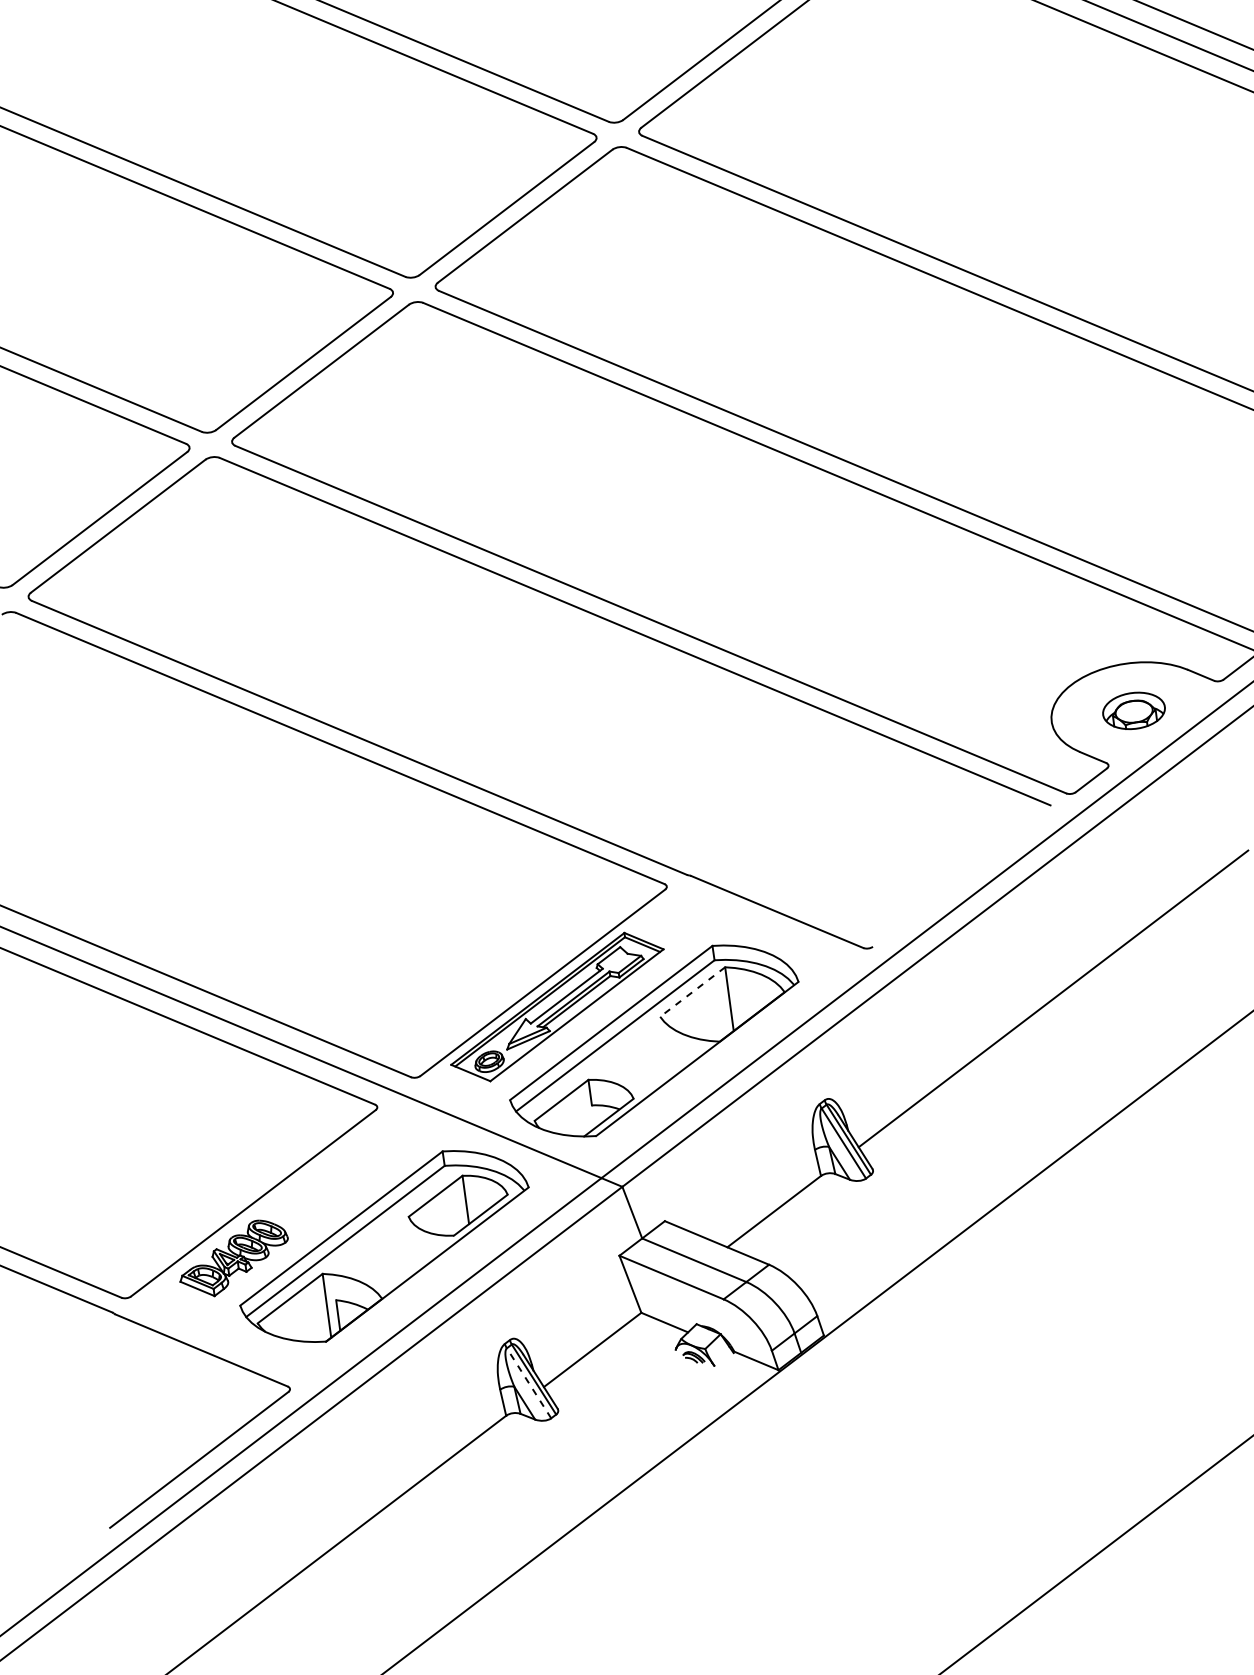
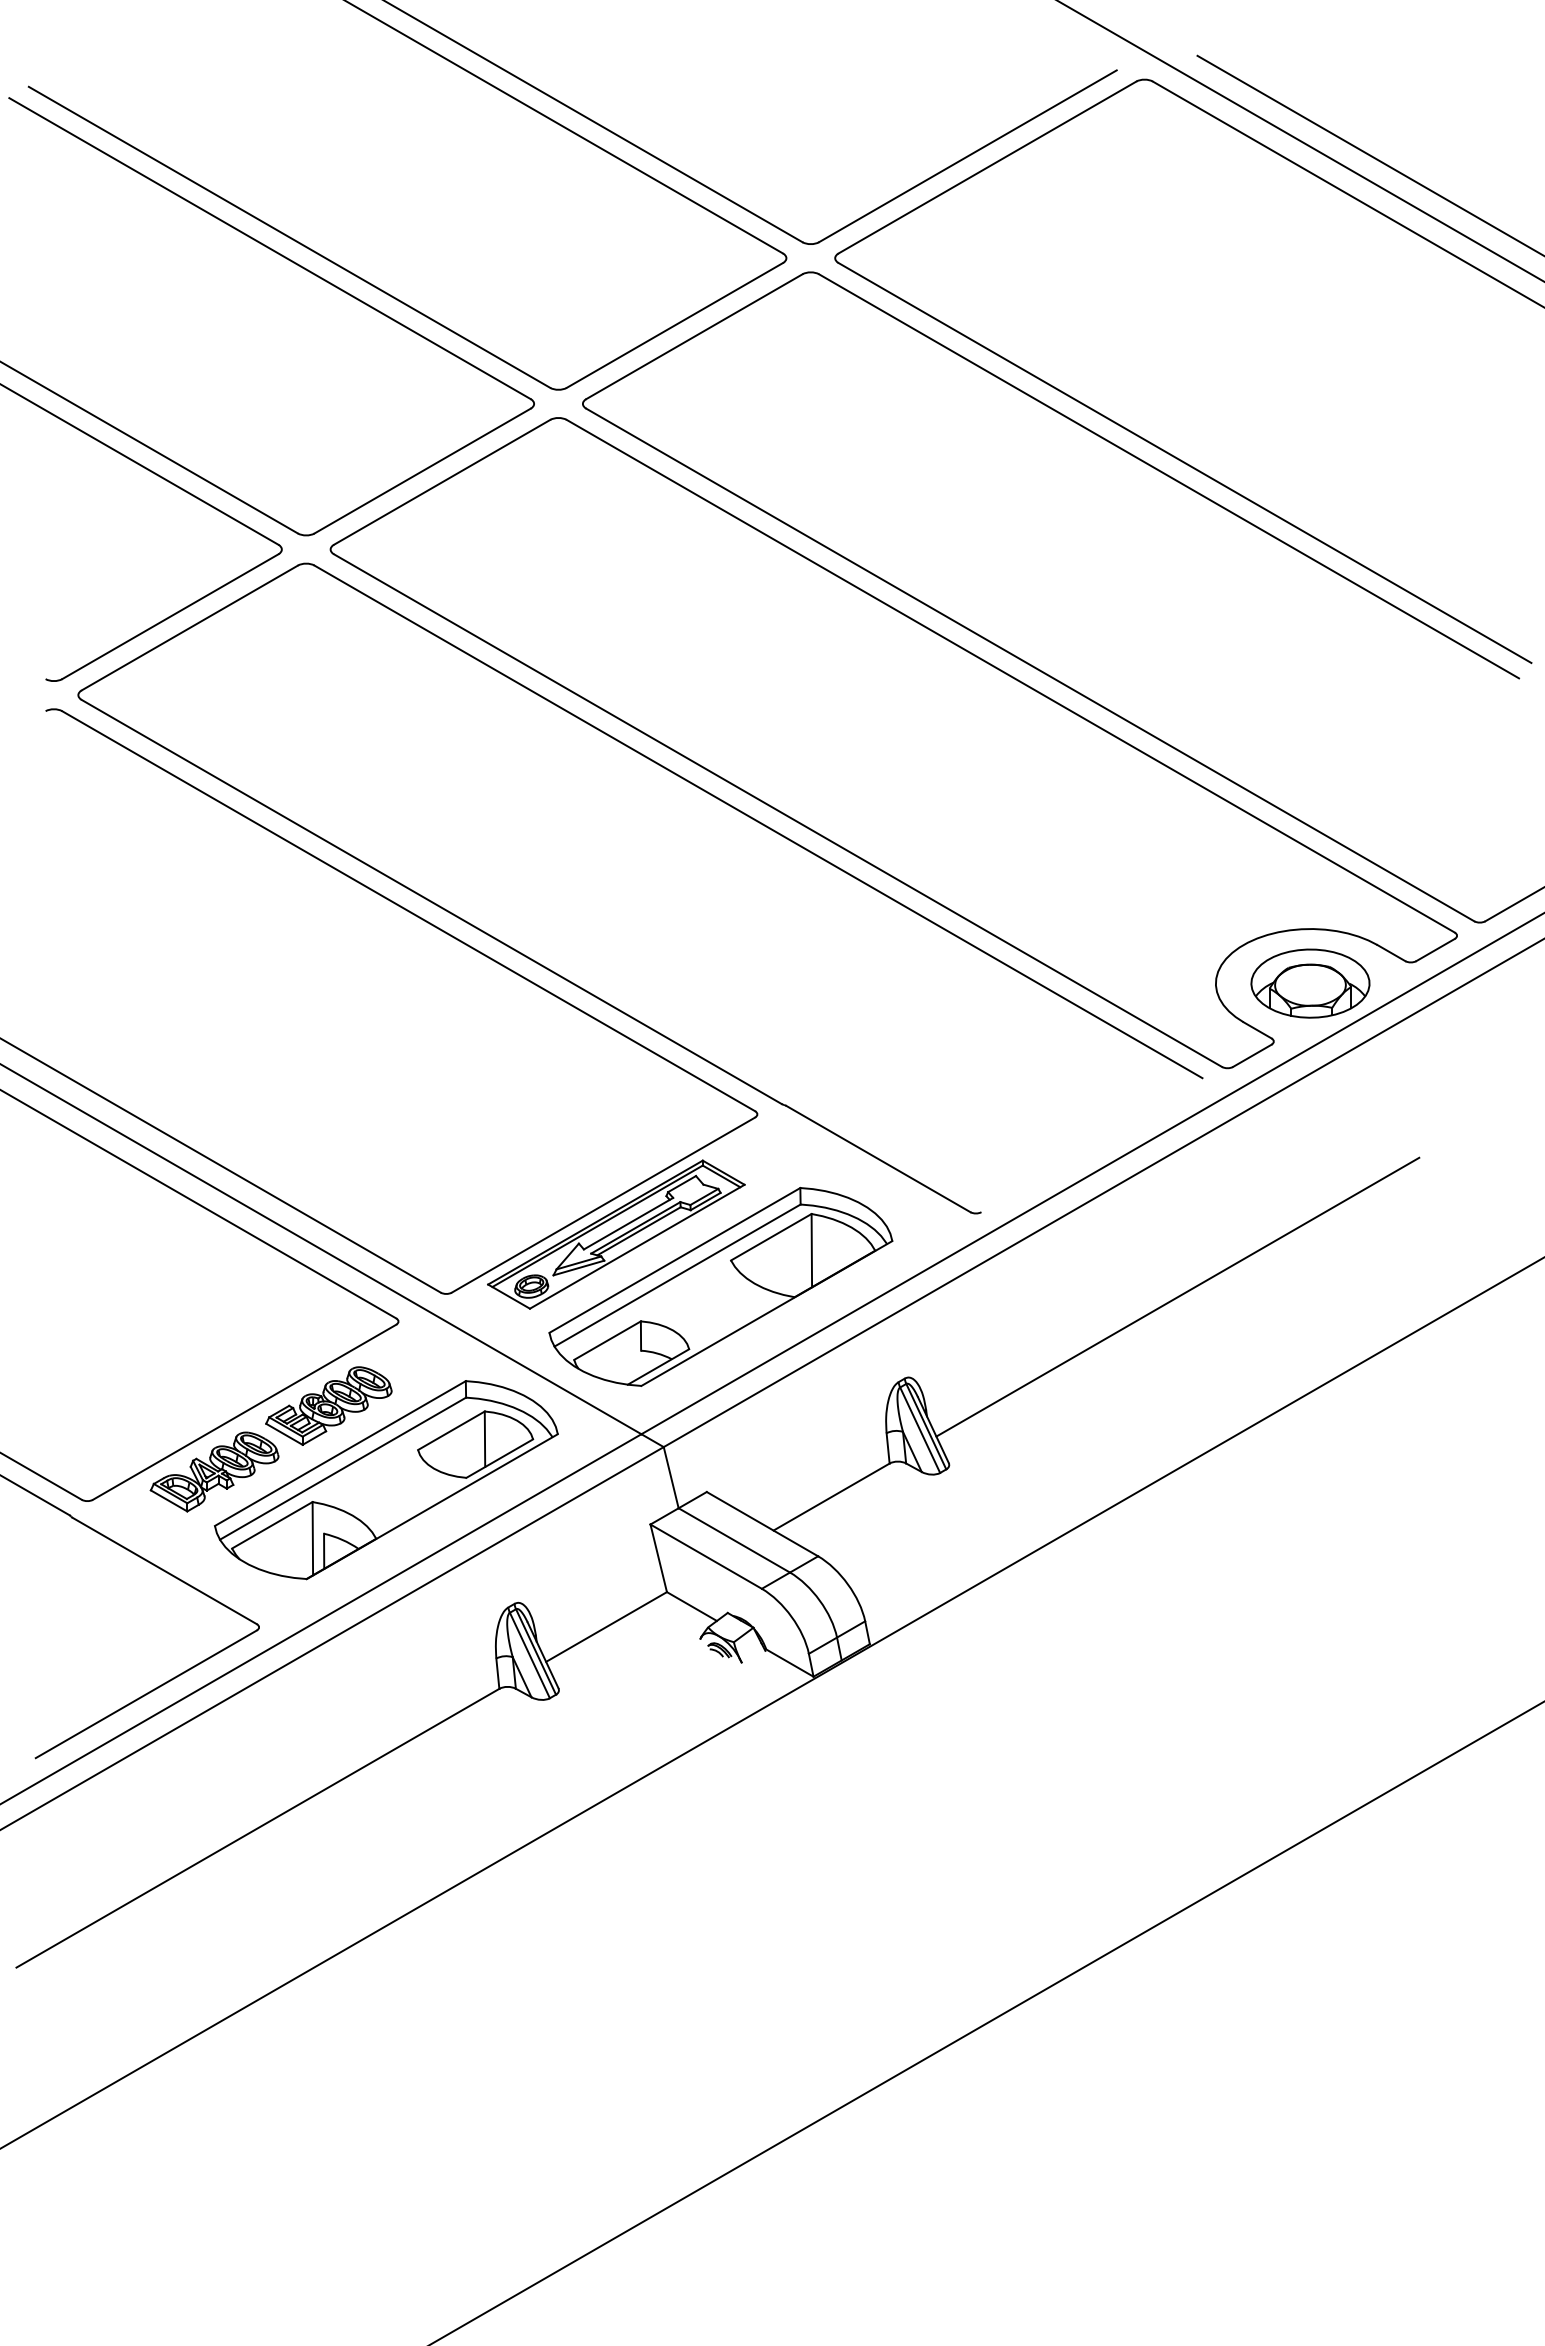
part: (1134, 710) -> (1310, 983), size x1.67
line: (692, 992) -> (771, 1237), dashed -> solid
part: (325, 1188) -> (328, 1405), added
line: (528, 1383) -> (529, 1655), dashed -> solid

